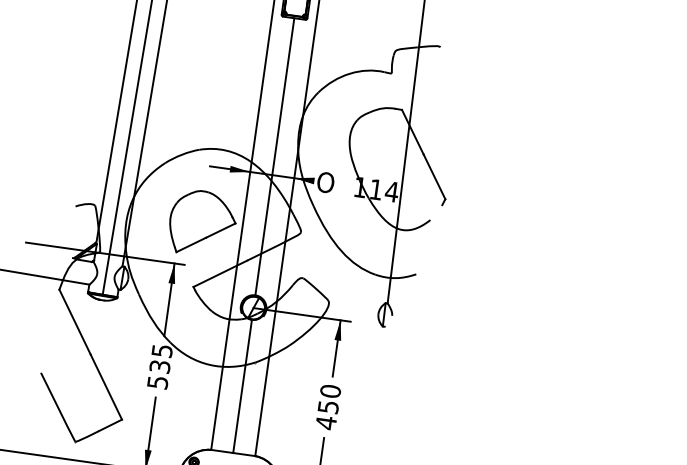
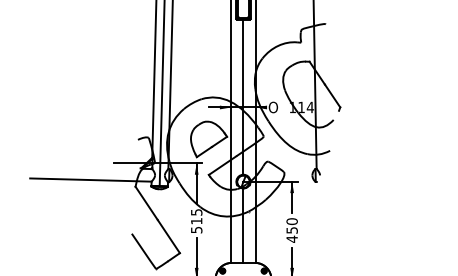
text: (159, 367) -> (196, 221), 535 -> 515

